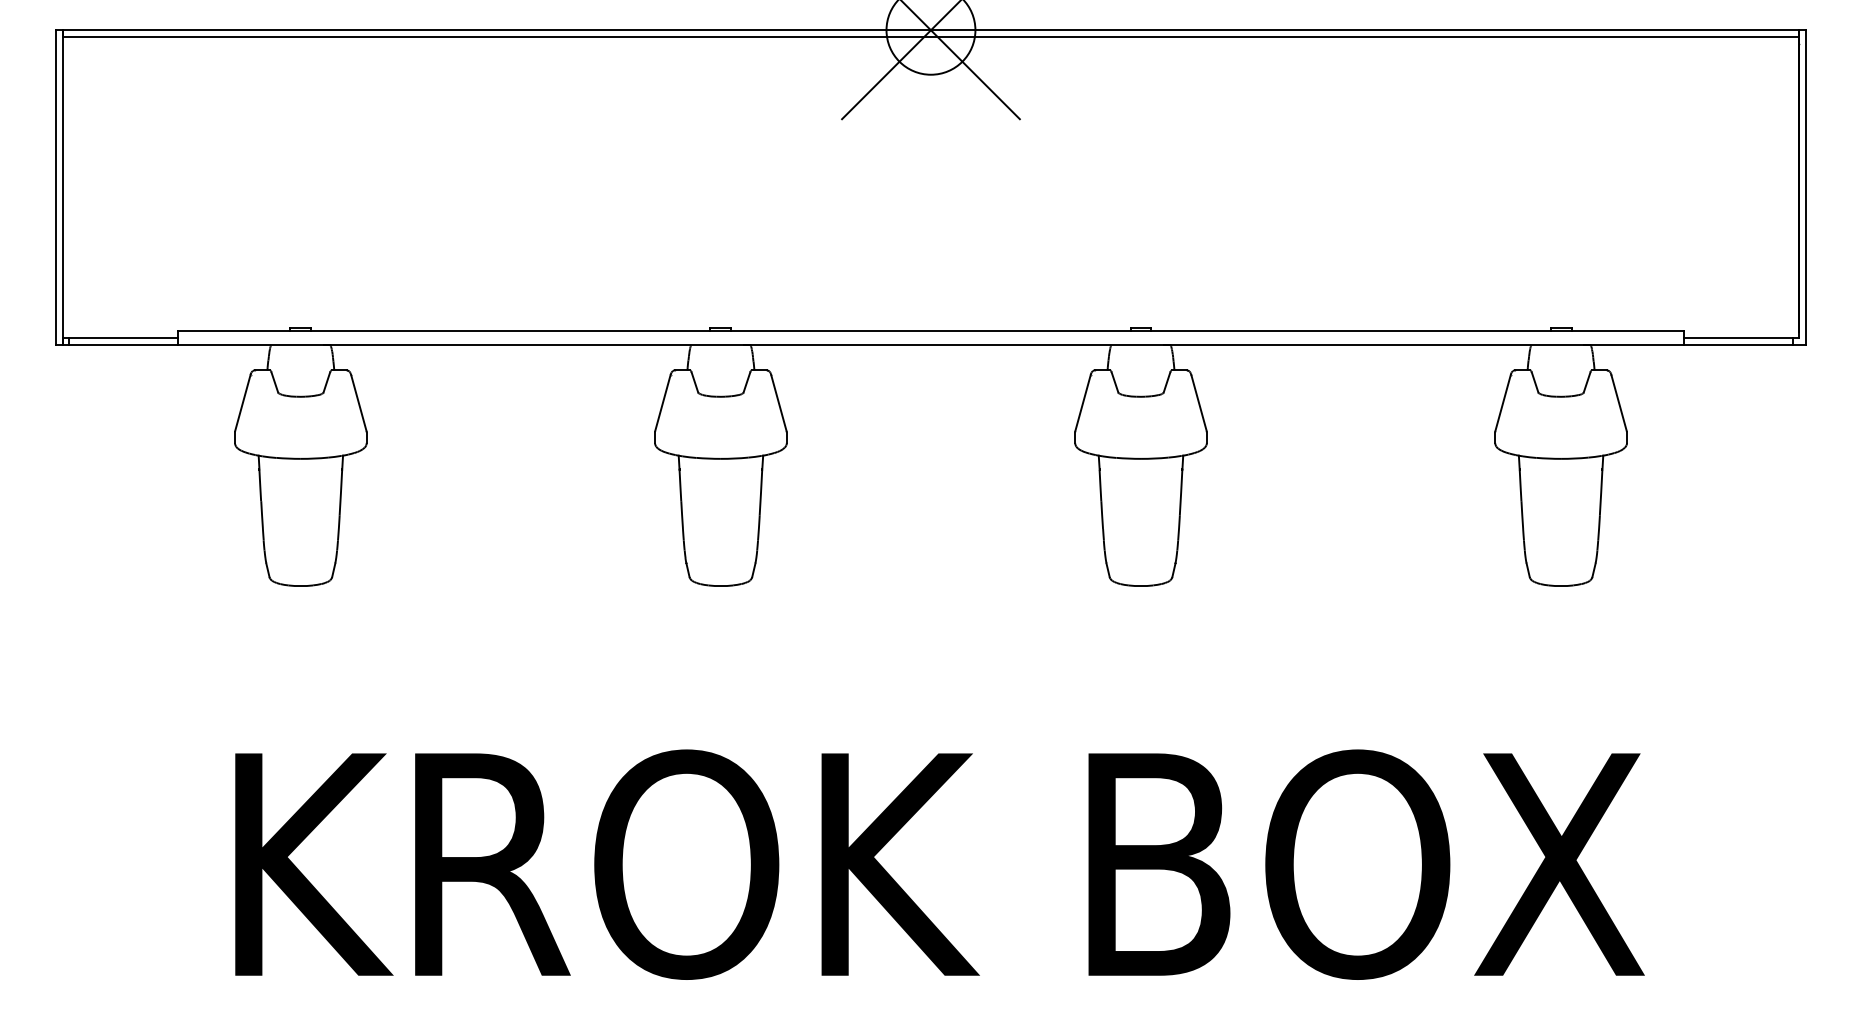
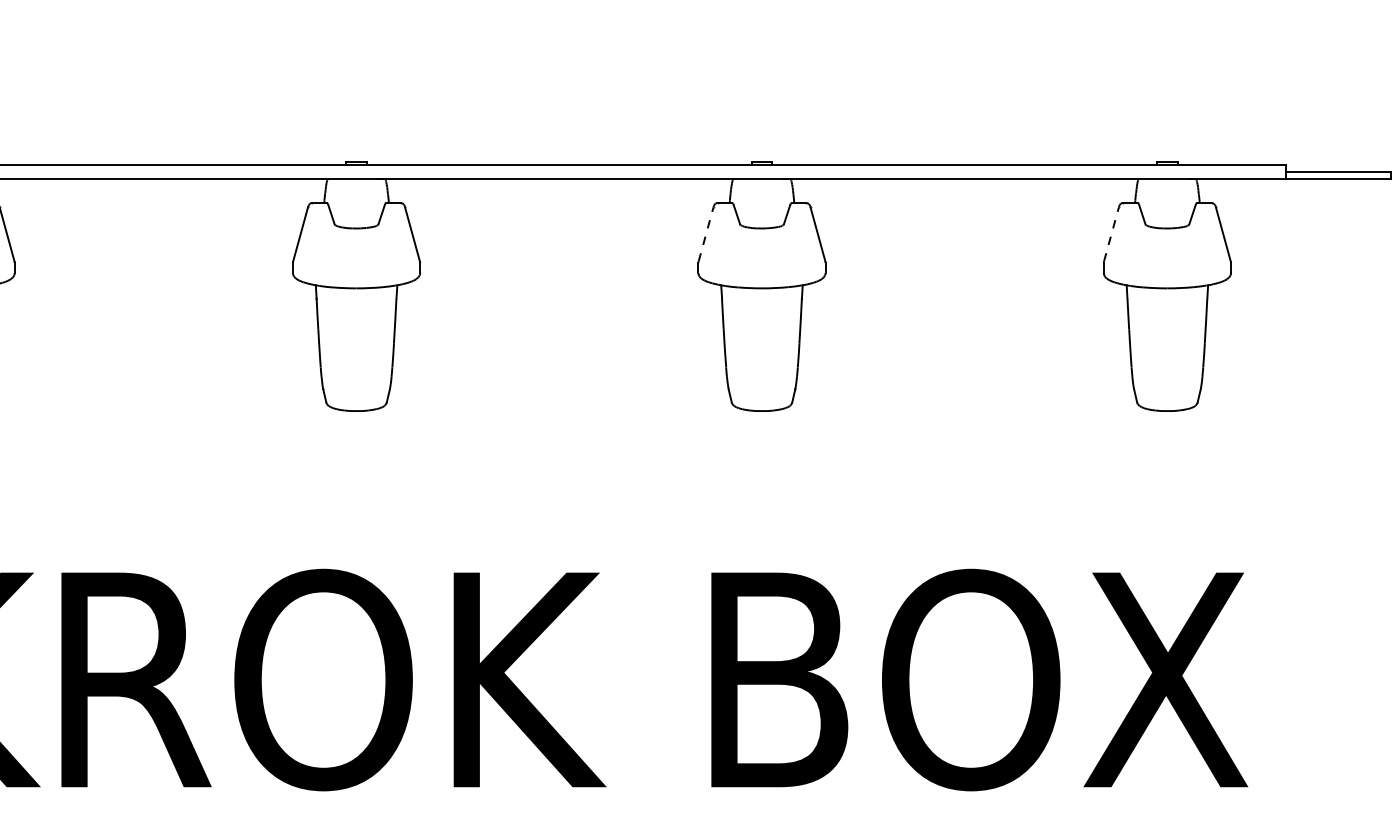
line: (1083, 402) -> (706, 233), solid -> dashed
line: (1503, 402) -> (1111, 233), solid -> dashed

